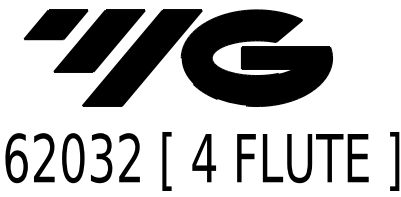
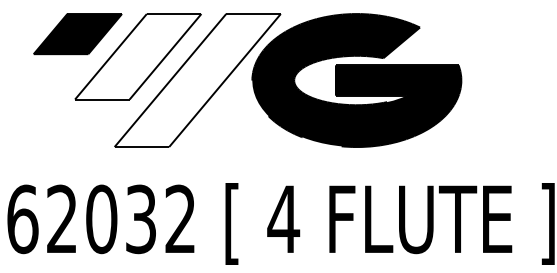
fill: (99, 40) -> (138, 56), removed
fill: (142, 58) -> (197, 80), removed

